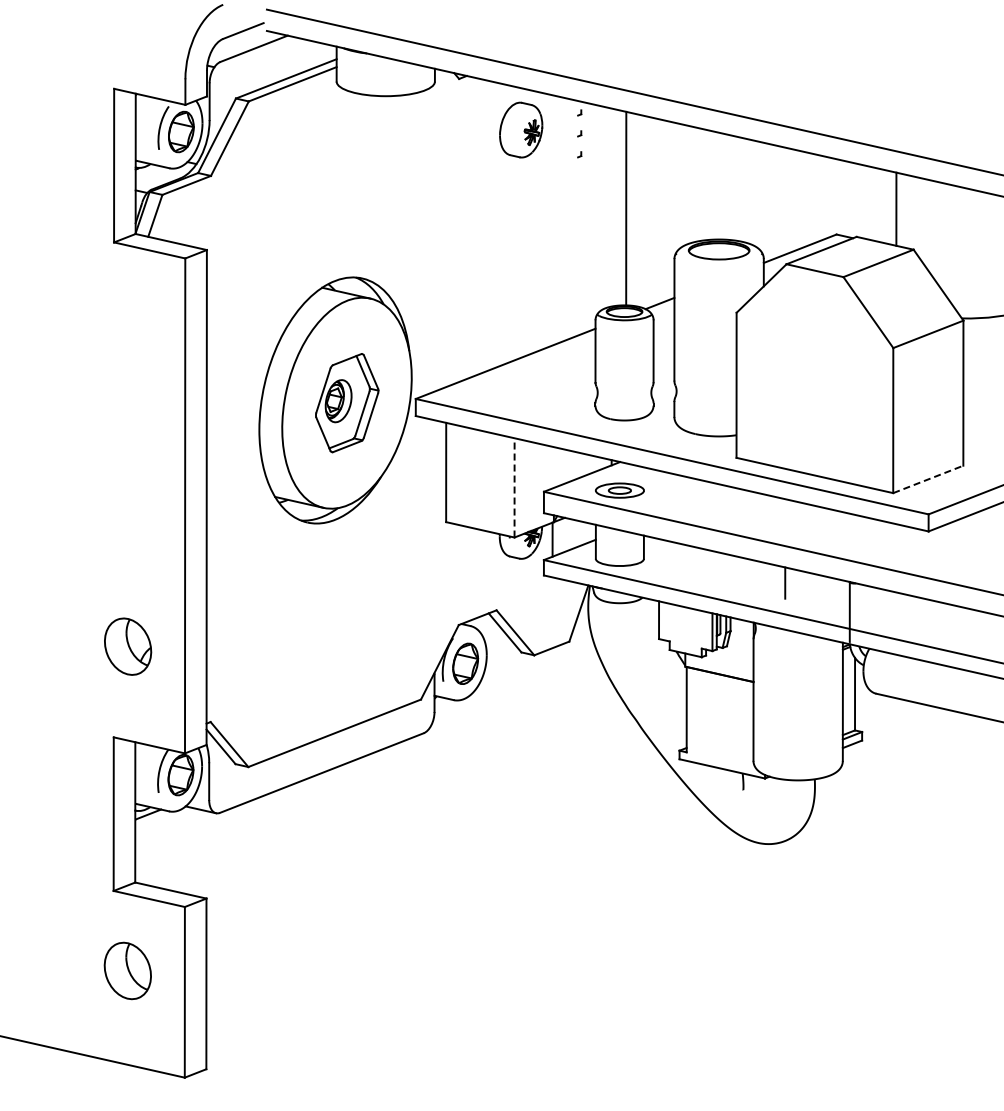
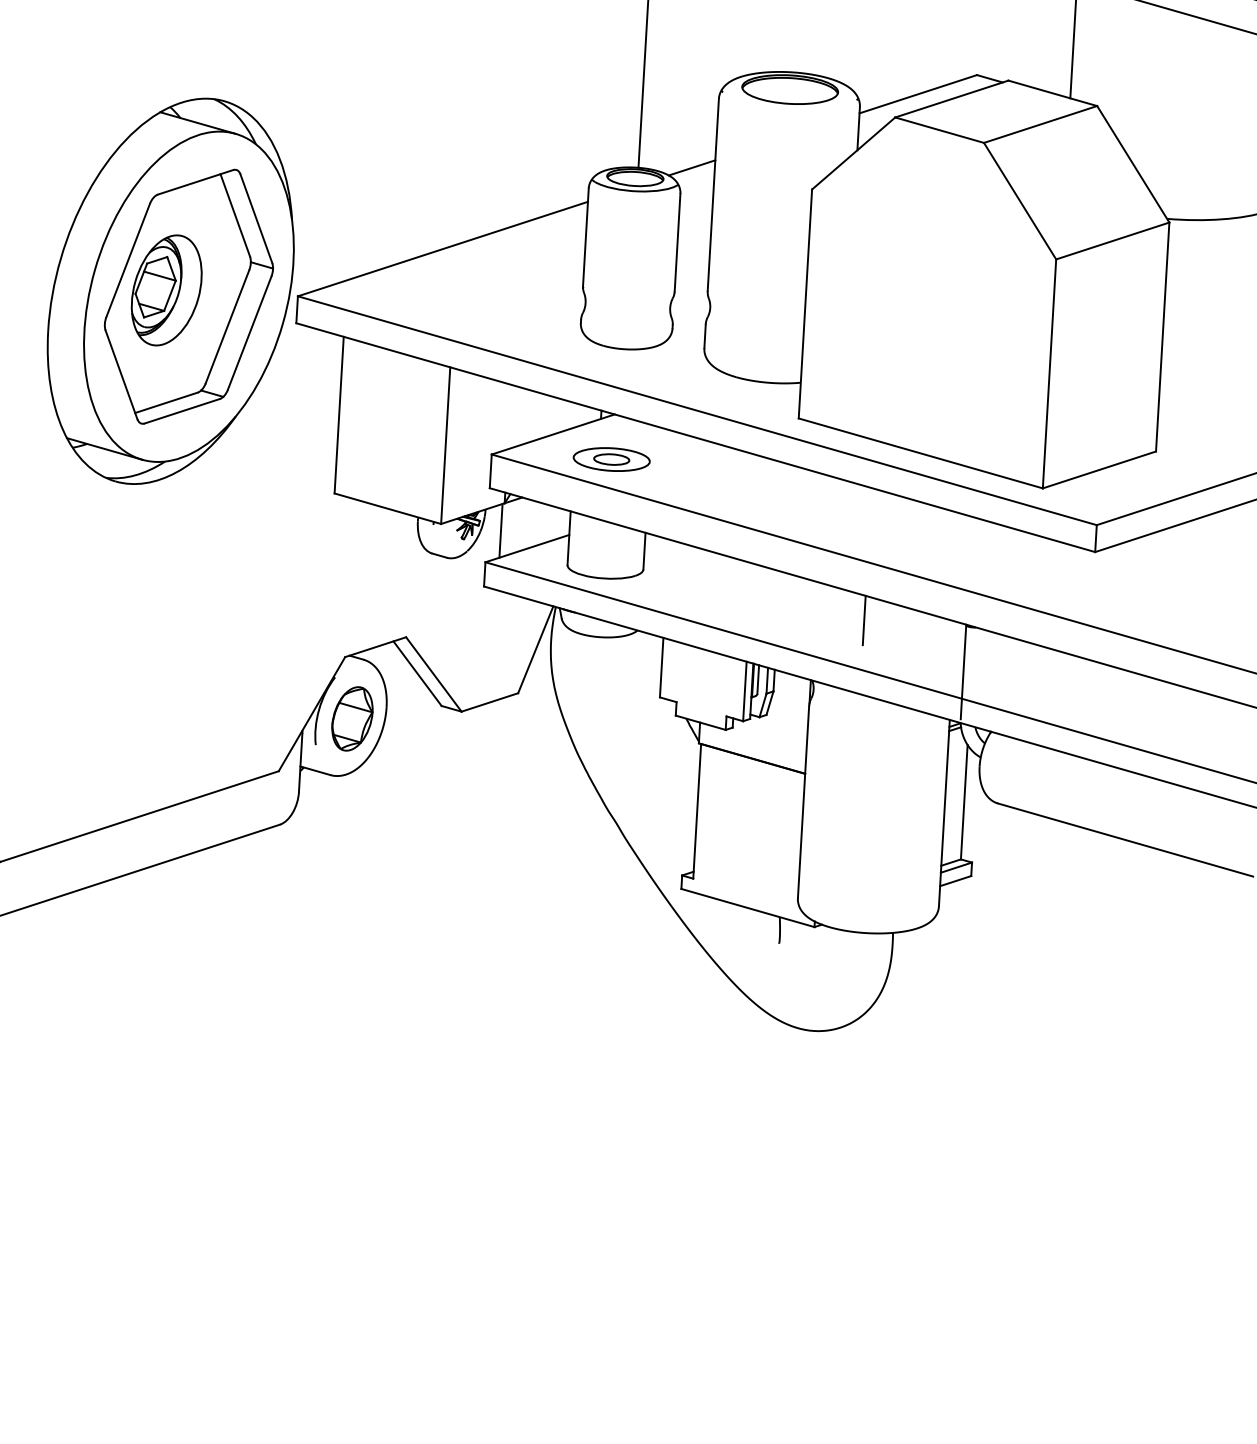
part: (347, 402) -> (189, 295), size x1.67
line: (928, 479) -> (1099, 470), dashed -> solid
line: (514, 487) -> (445, 445), dashed -> solid

